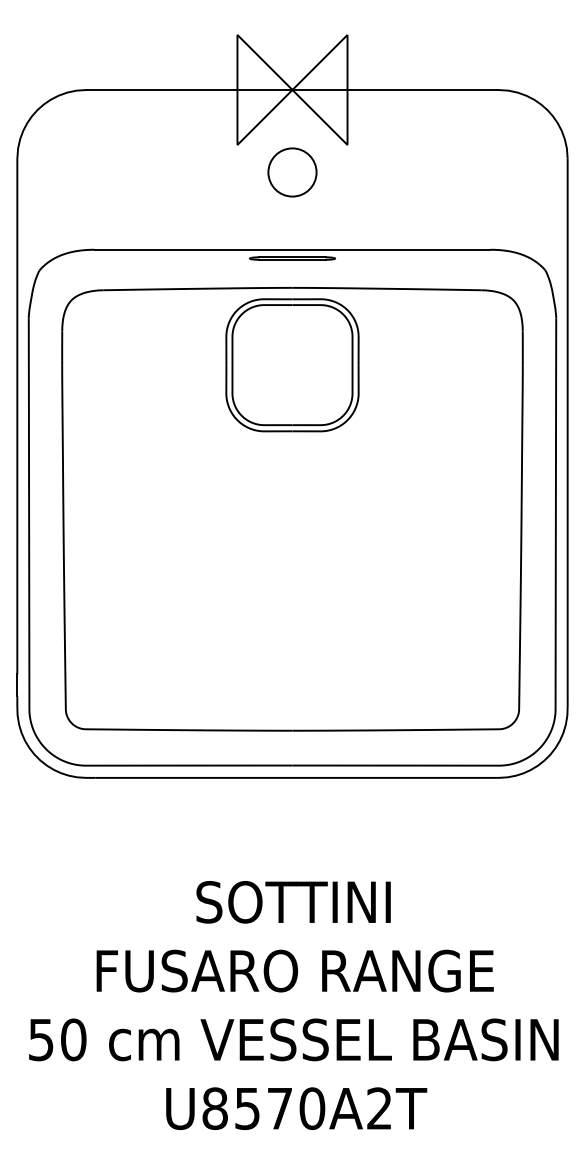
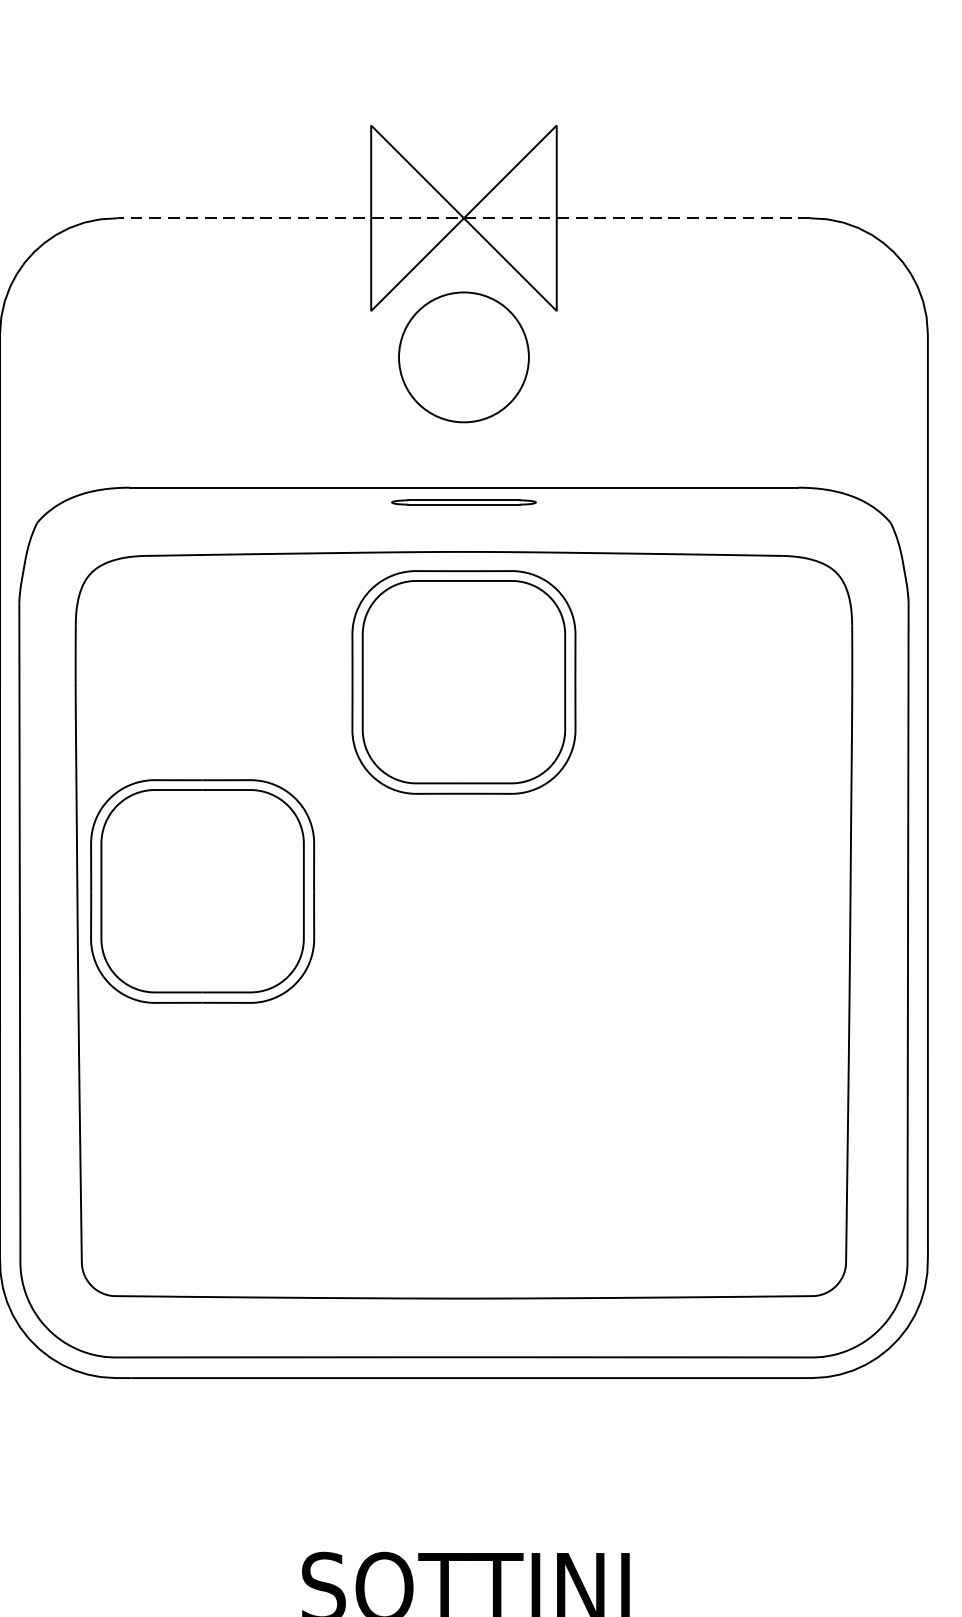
line: (291, 89) -> (462, 217), solid -> dashed
circle: (292, 172) -> (463, 357), size x1.6
part: (137, 489) -> (202, 891), added

